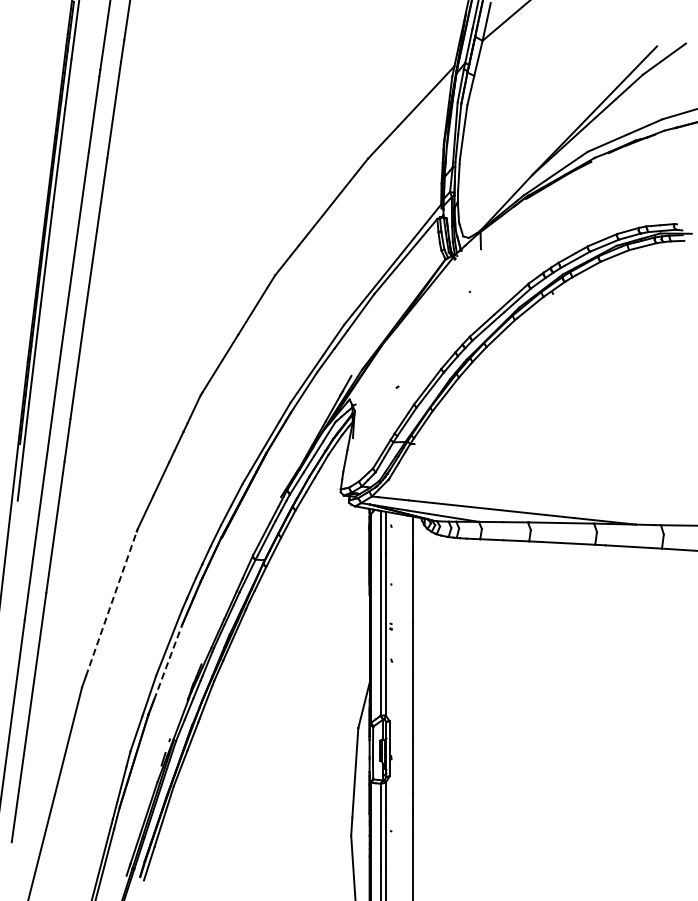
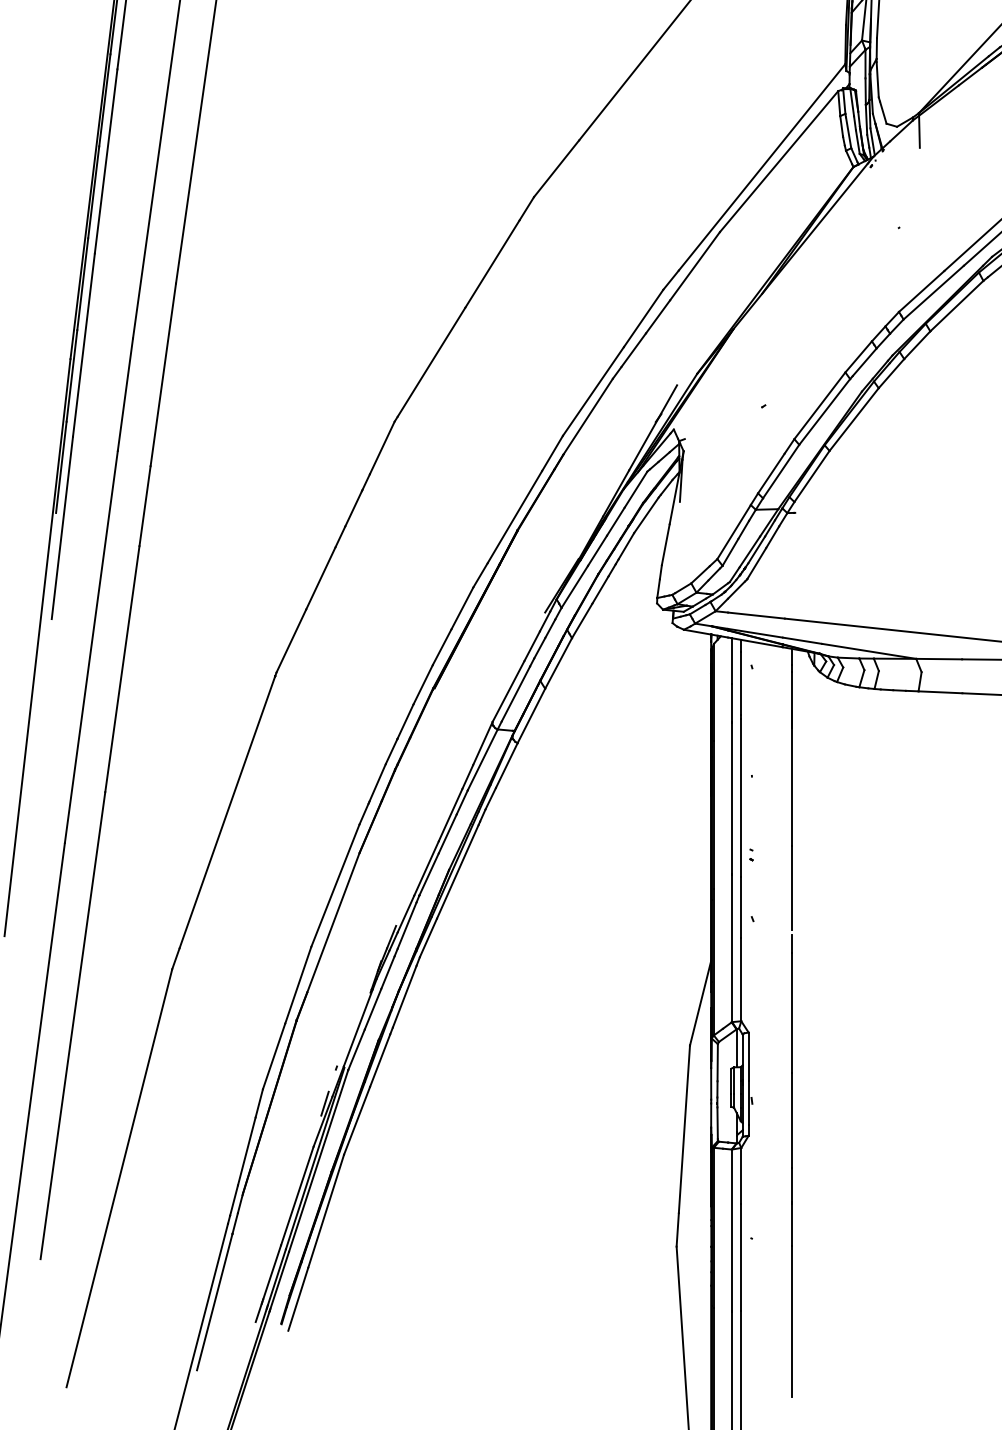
line: (111, 603) -> (227, 811), dashed -> solid
line: (168, 662) -> (334, 922), dashed -> solid

